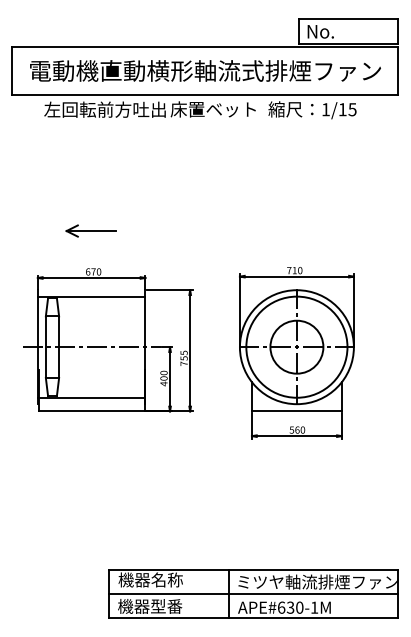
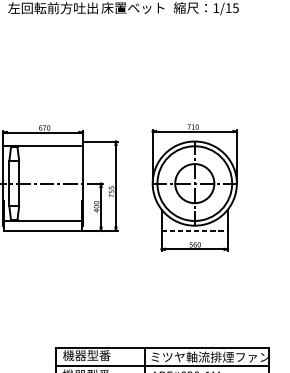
part: (90, 230) -> (42, 97), removed
line: (296, 411) -> (194, 231), solid -> dashed
text: (166, 579) -> (98, 355), 機器名称 -> 機器型番

